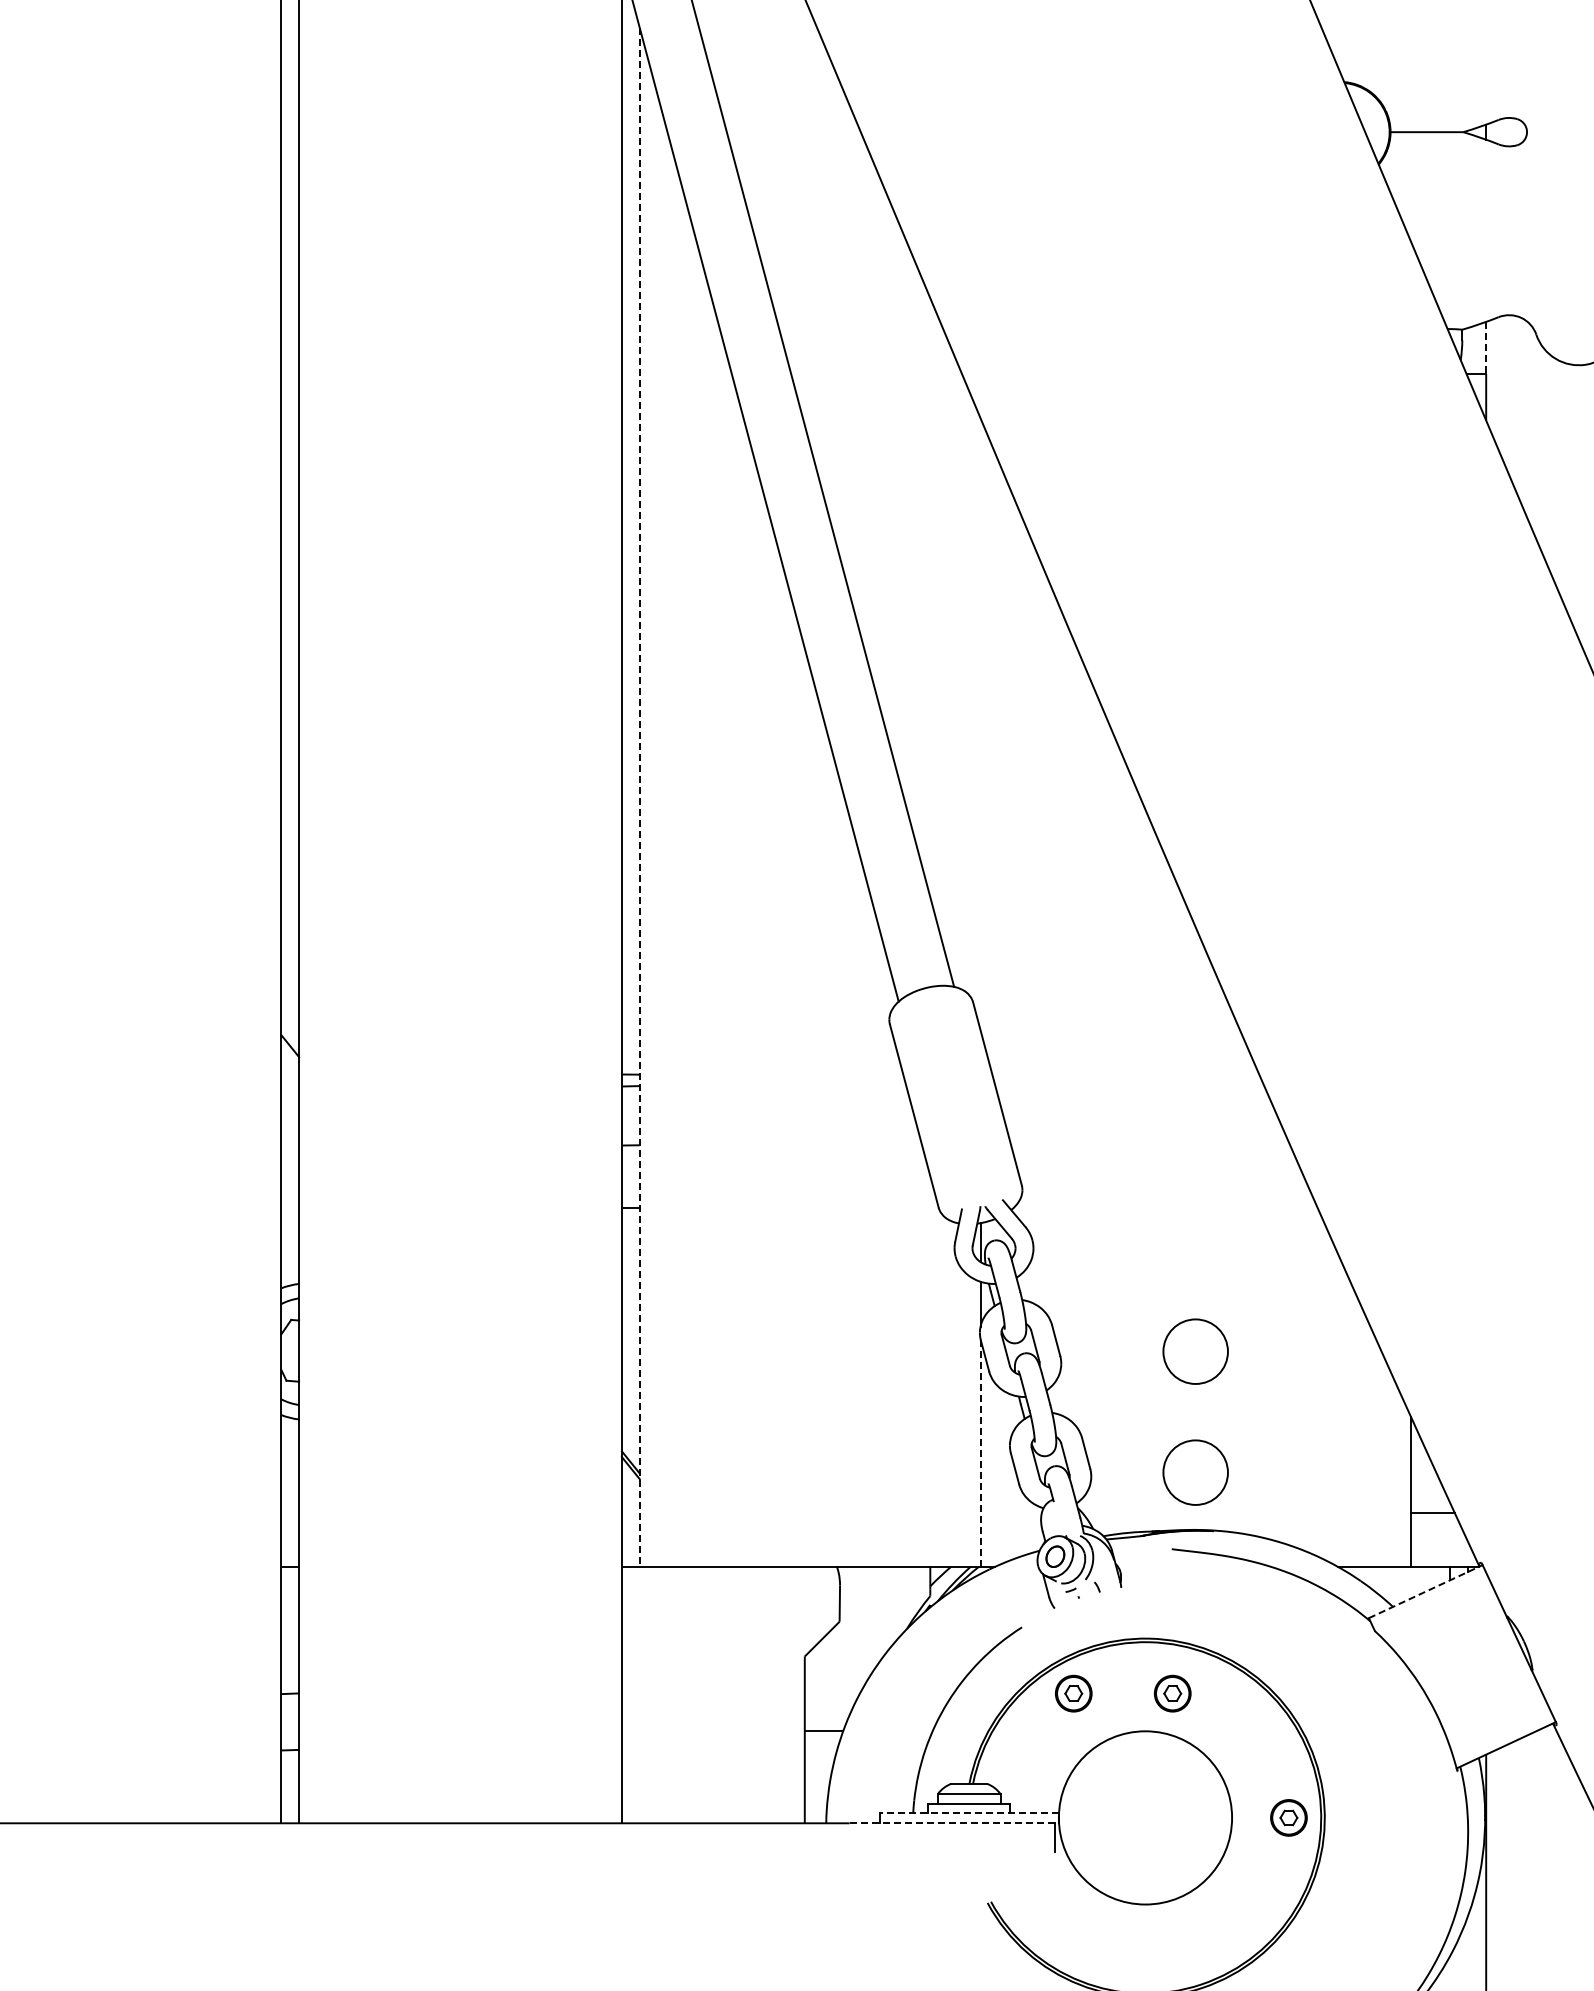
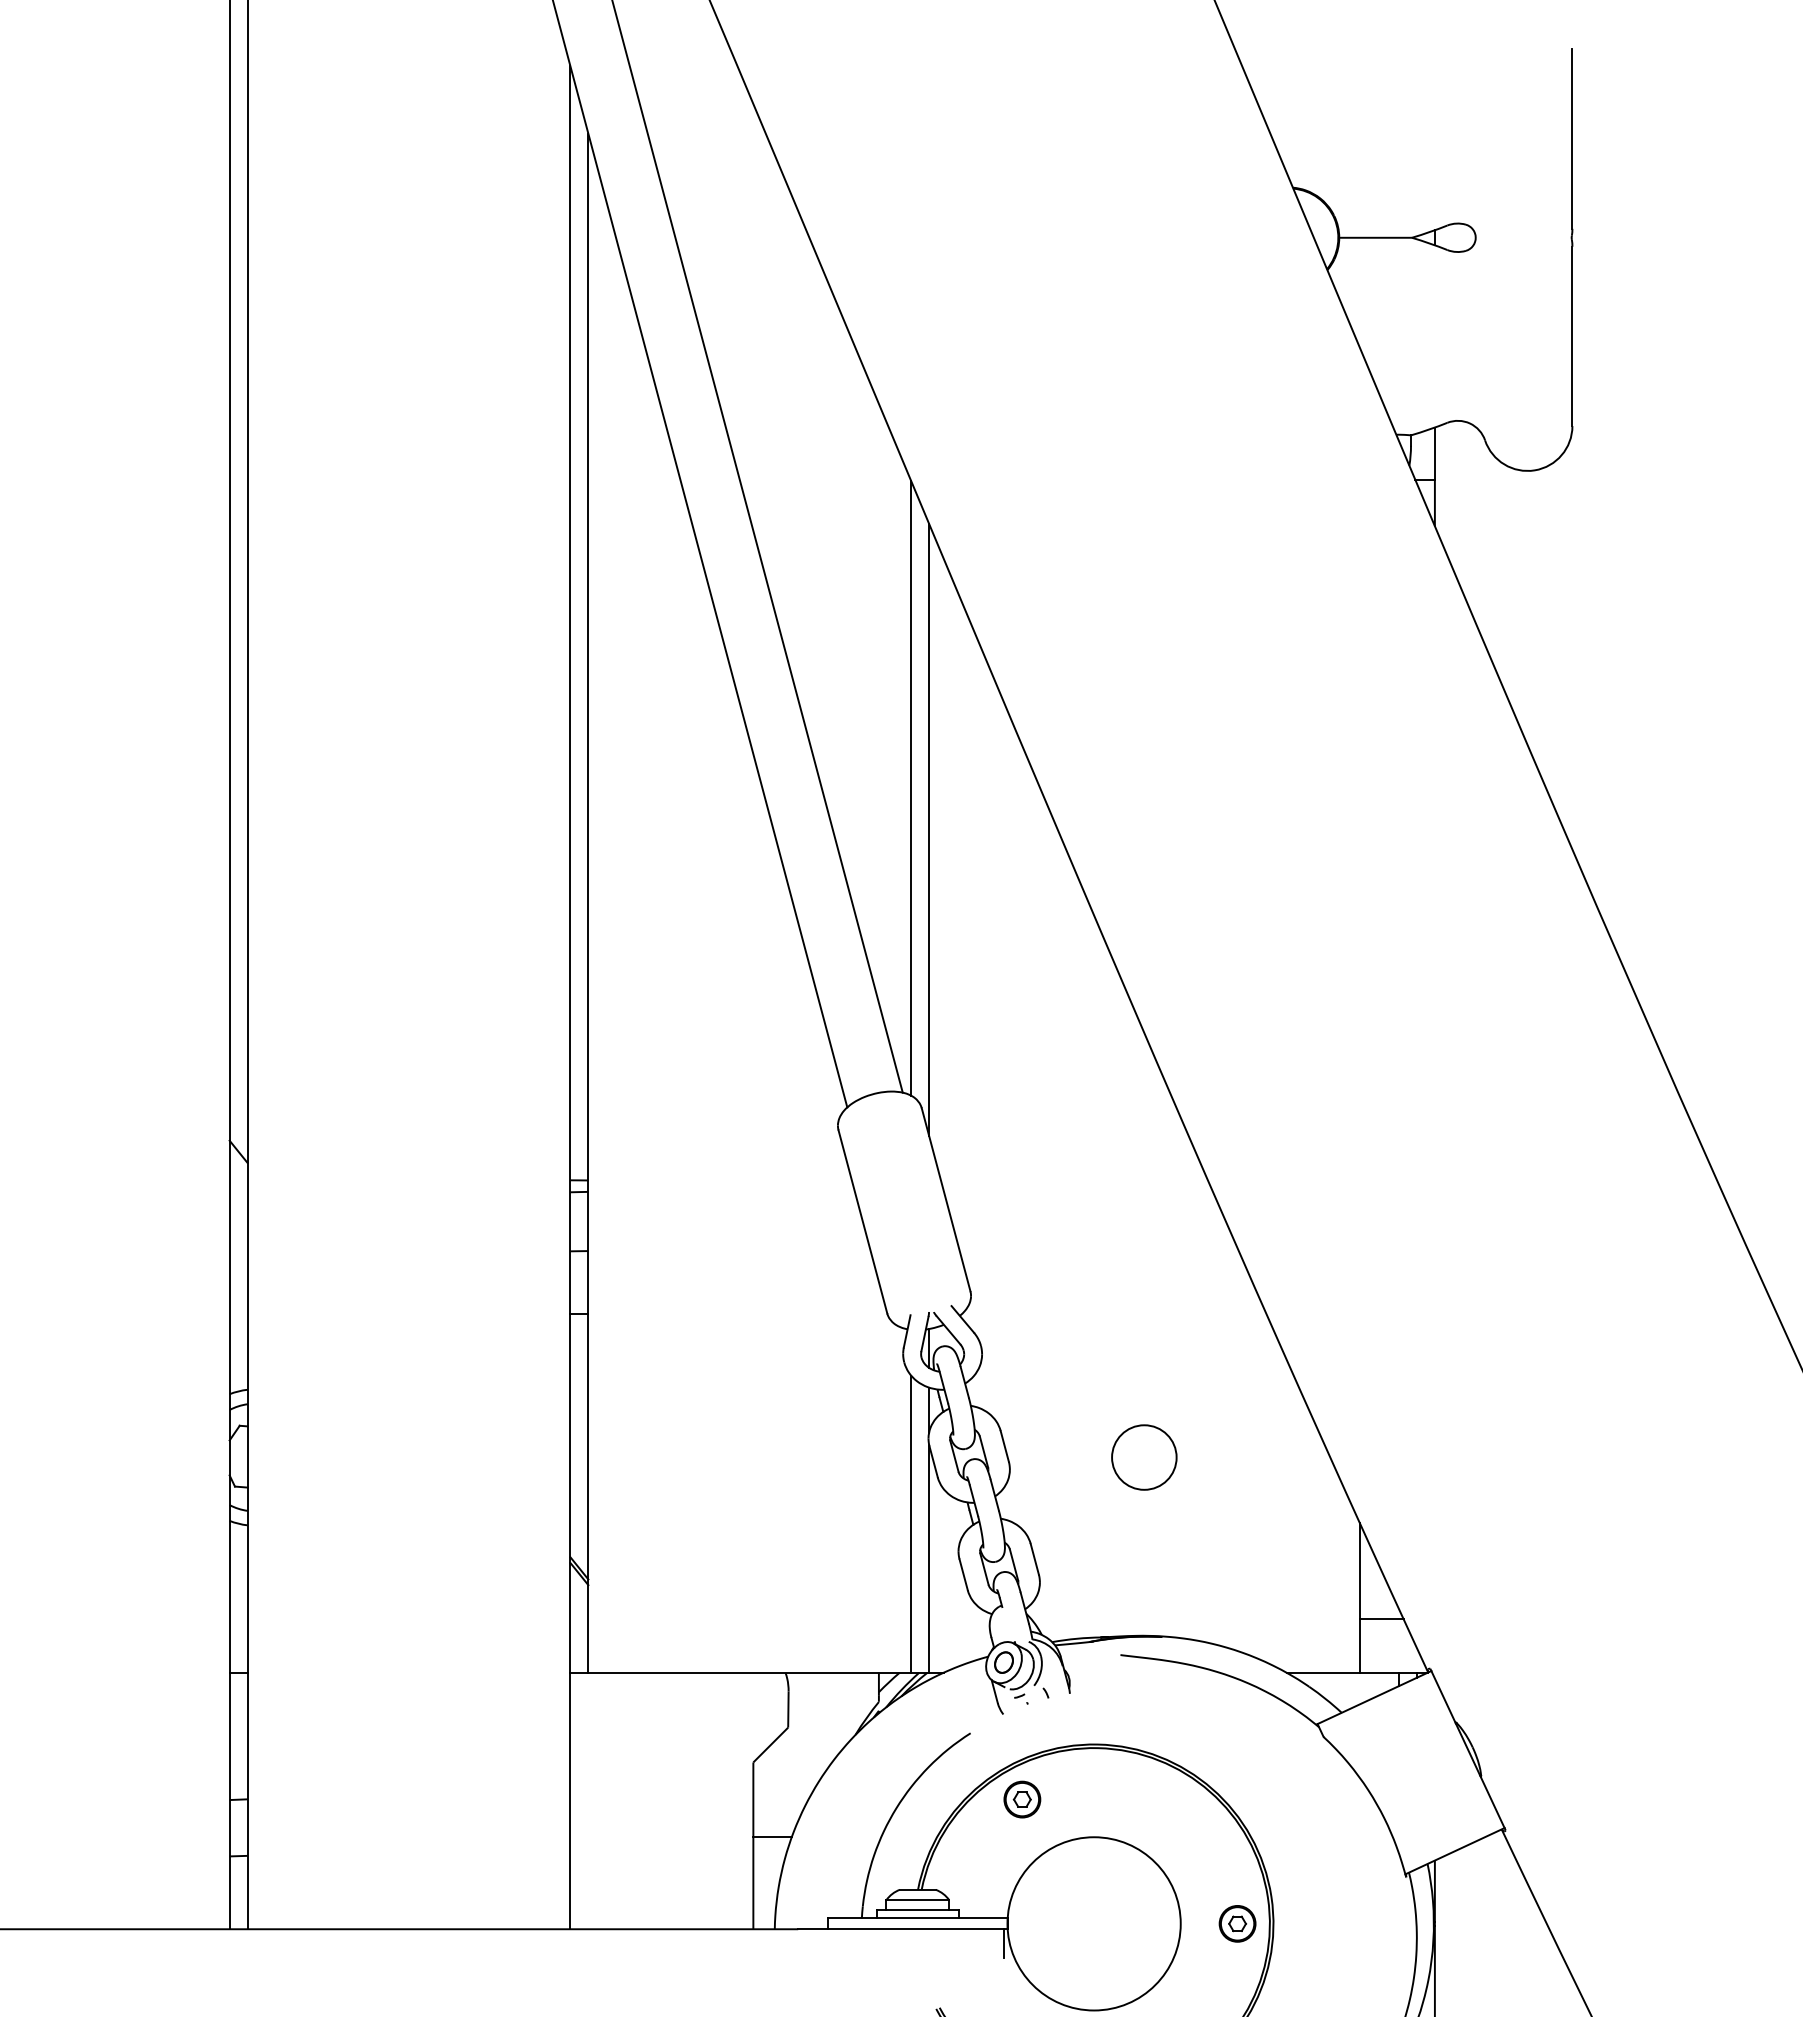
line: (1485, 348) -> (1434, 454), dashed -> solid
line: (962, 682) -> (911, 788), added
line: (980, 723) -> (929, 829), added
line: (639, 797) -> (588, 903), dashed -> solid
line: (962, 1417) -> (911, 1523), added
line: (980, 1452) -> (929, 1558), dashed -> solid
circle: (1195, 1472) -> (1144, 1578), removed
line: (1425, 1591) -> (1374, 1697), dashed -> solid
part: (1172, 1693) -> (1121, 1799), removed
line: (968, 1812) -> (917, 1918), dashed -> solid
line: (953, 1823) -> (902, 1929), dashed -> solid

